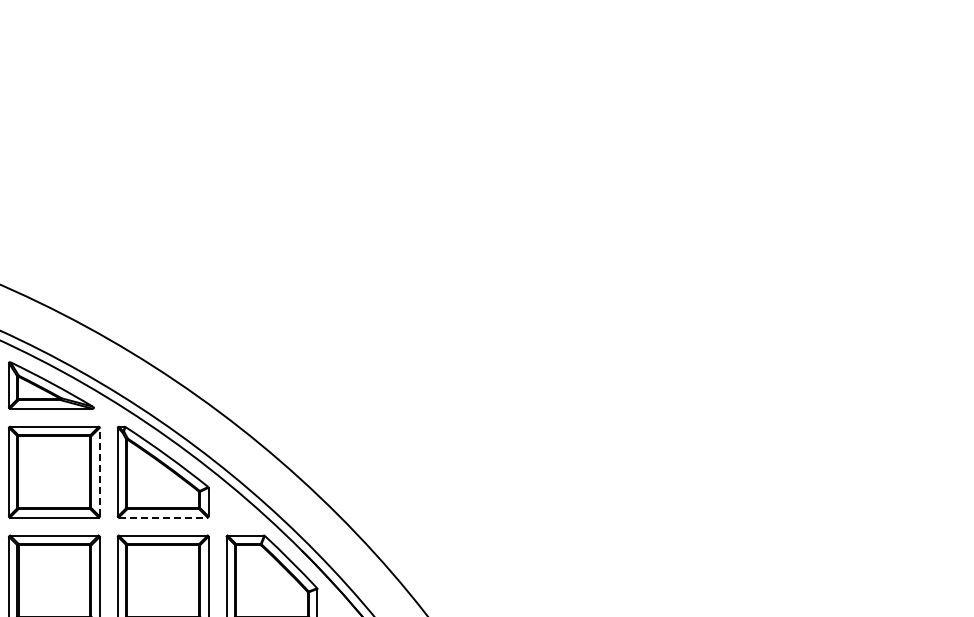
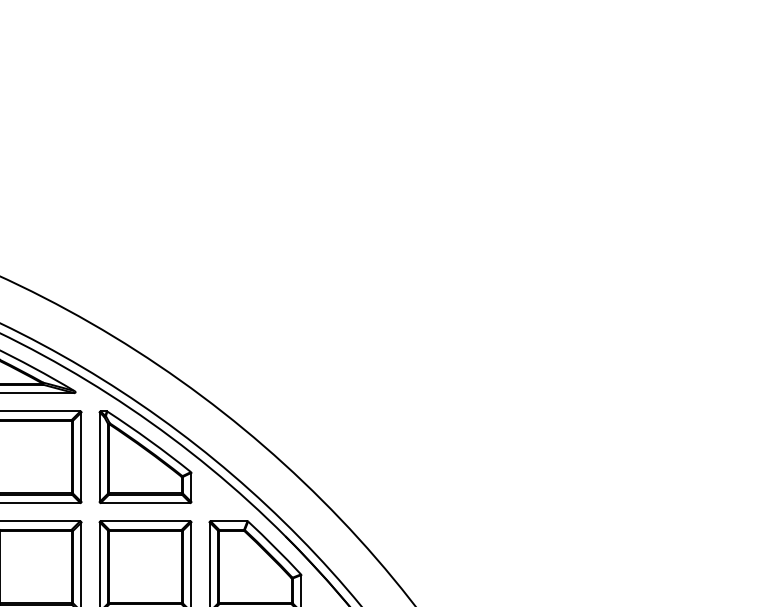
line: (99, 471) -> (81, 456), dashed -> solid
line: (163, 517) -> (145, 502), dashed -> solid

